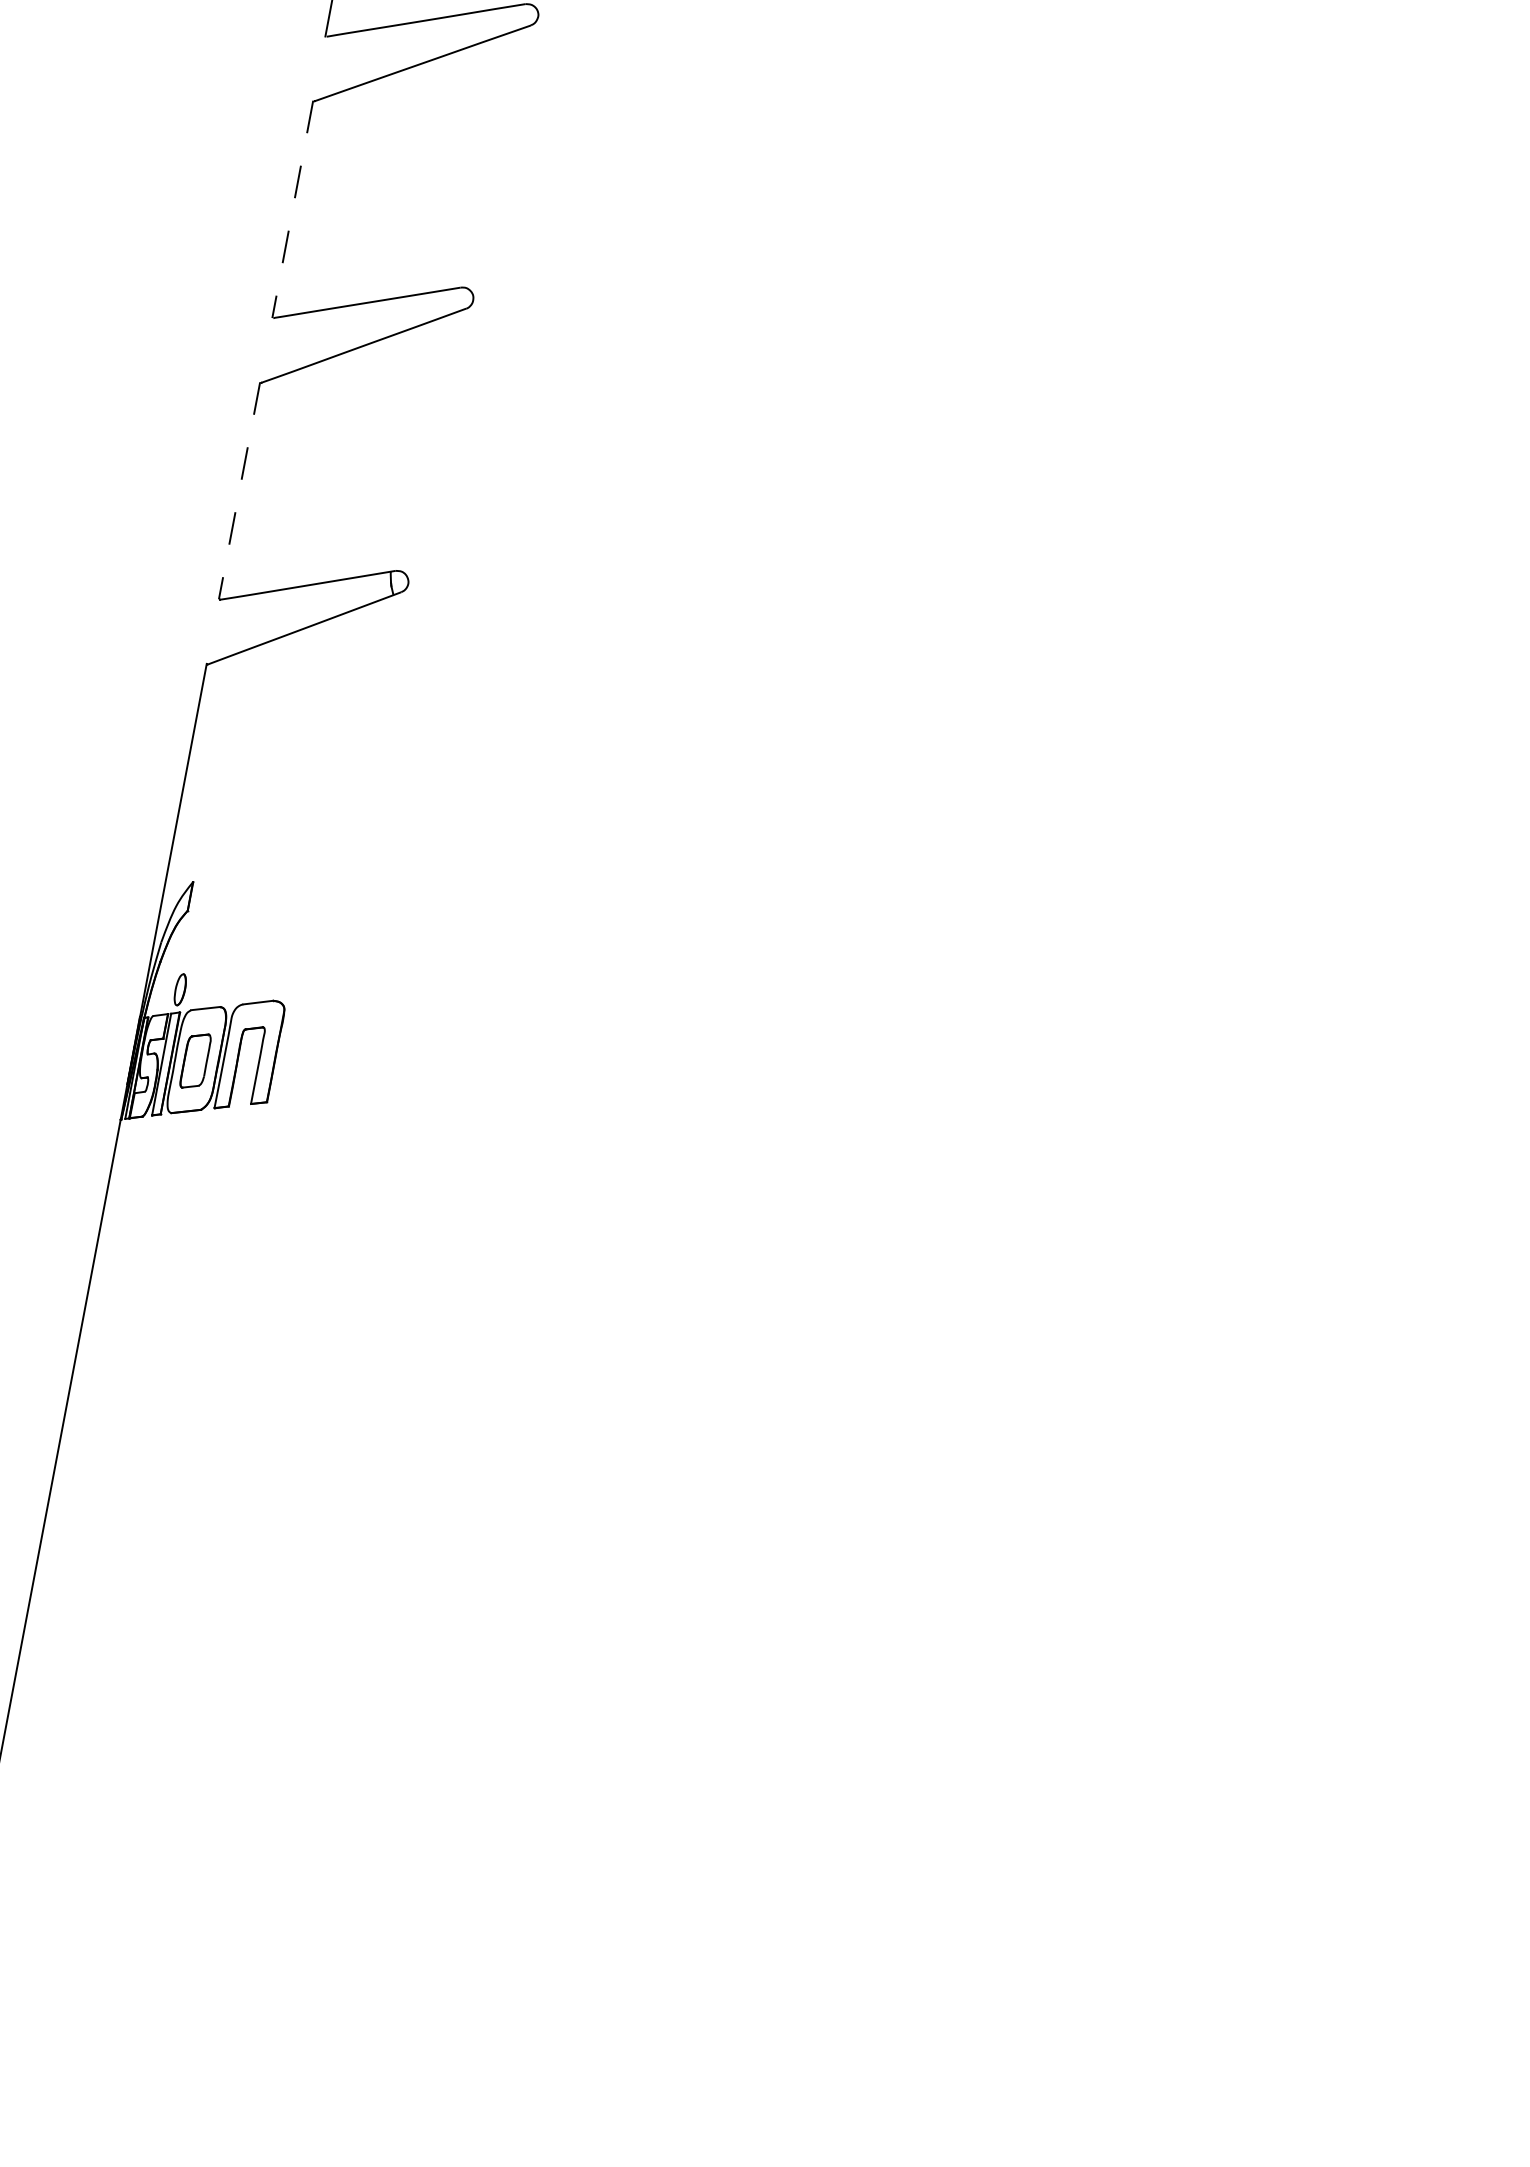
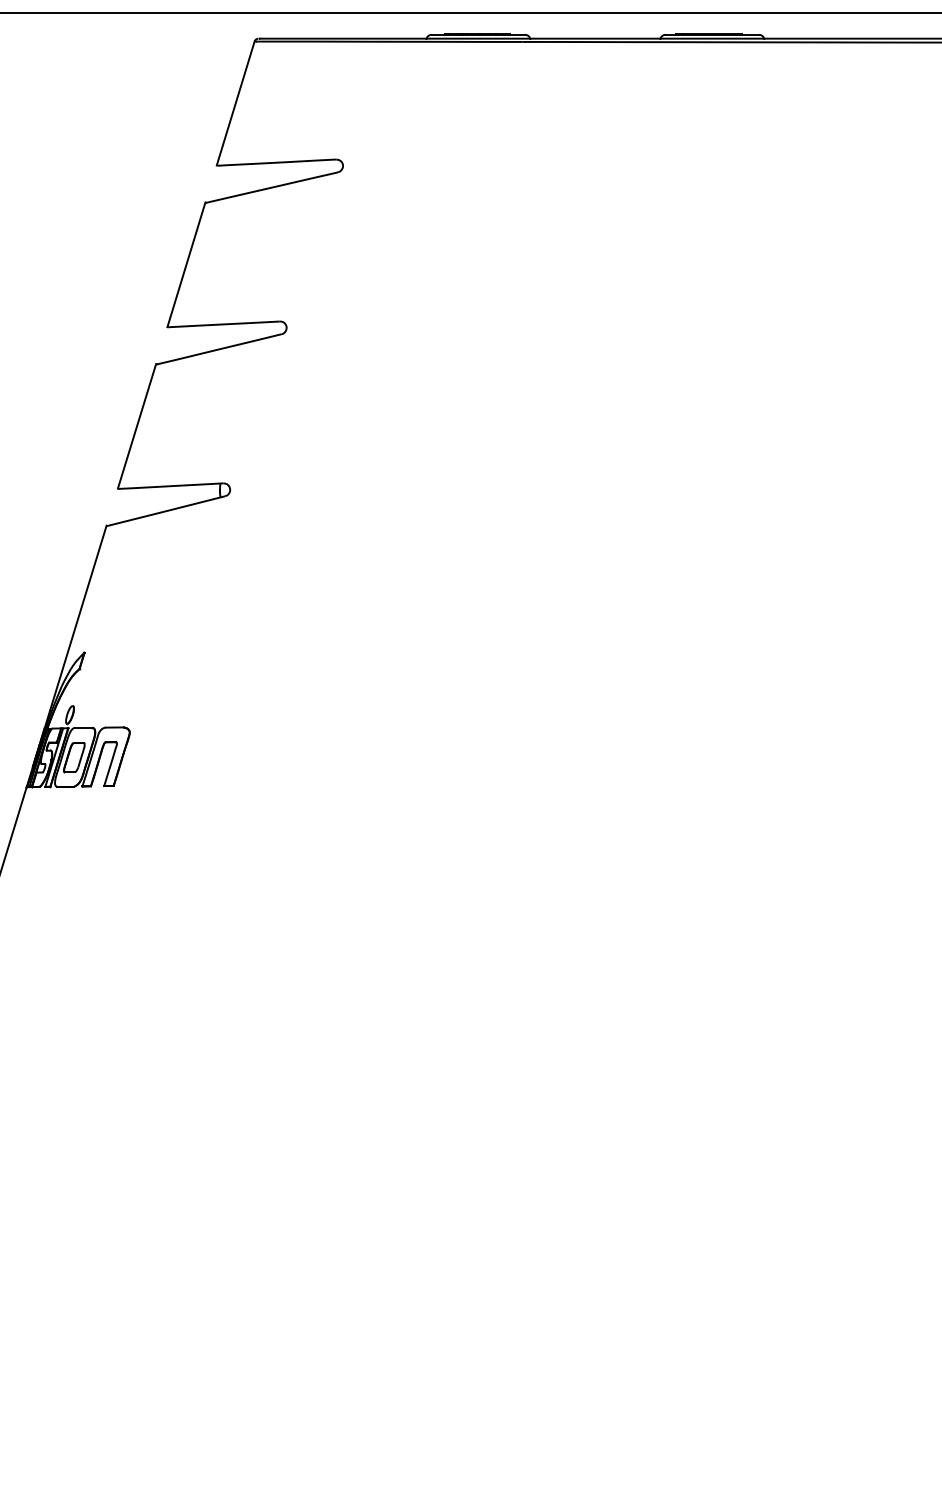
line: (292, 210) -> (186, 265), dashed -> solid
line: (238, 491) -> (136, 426), dashed -> solid

